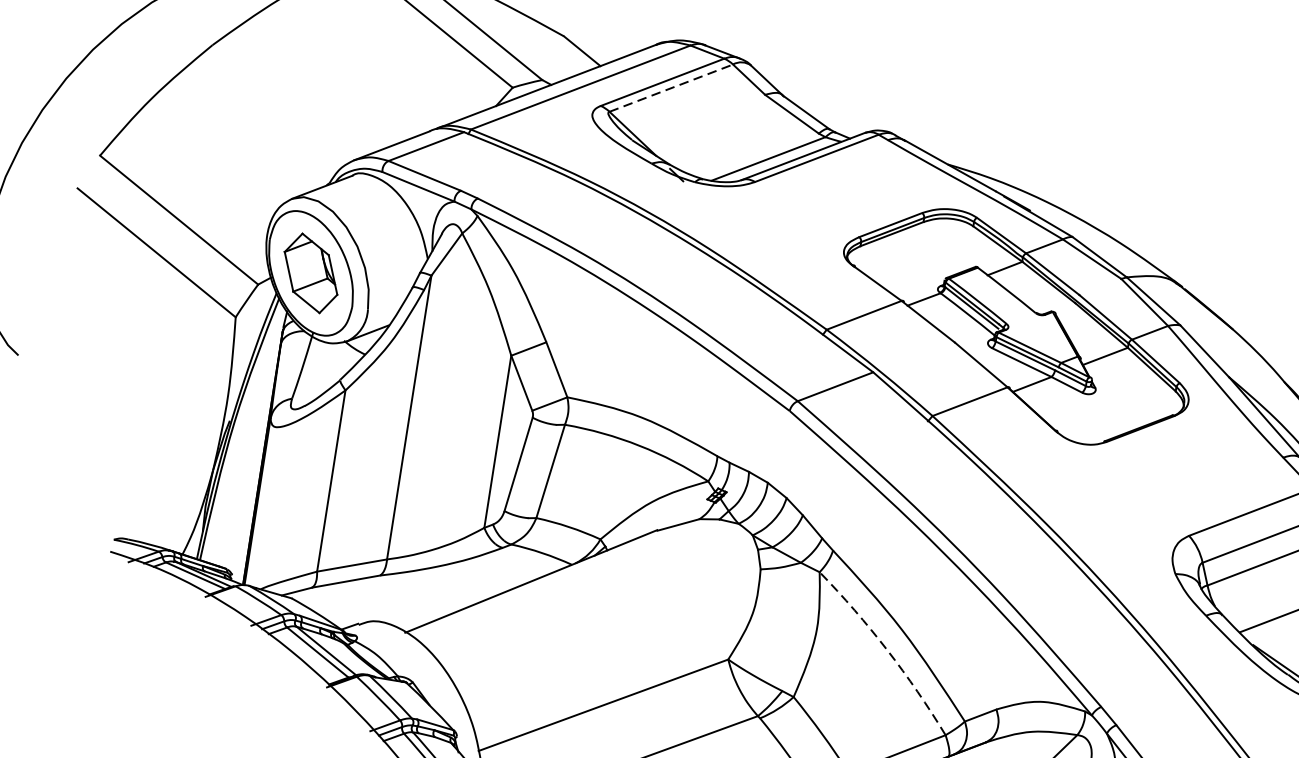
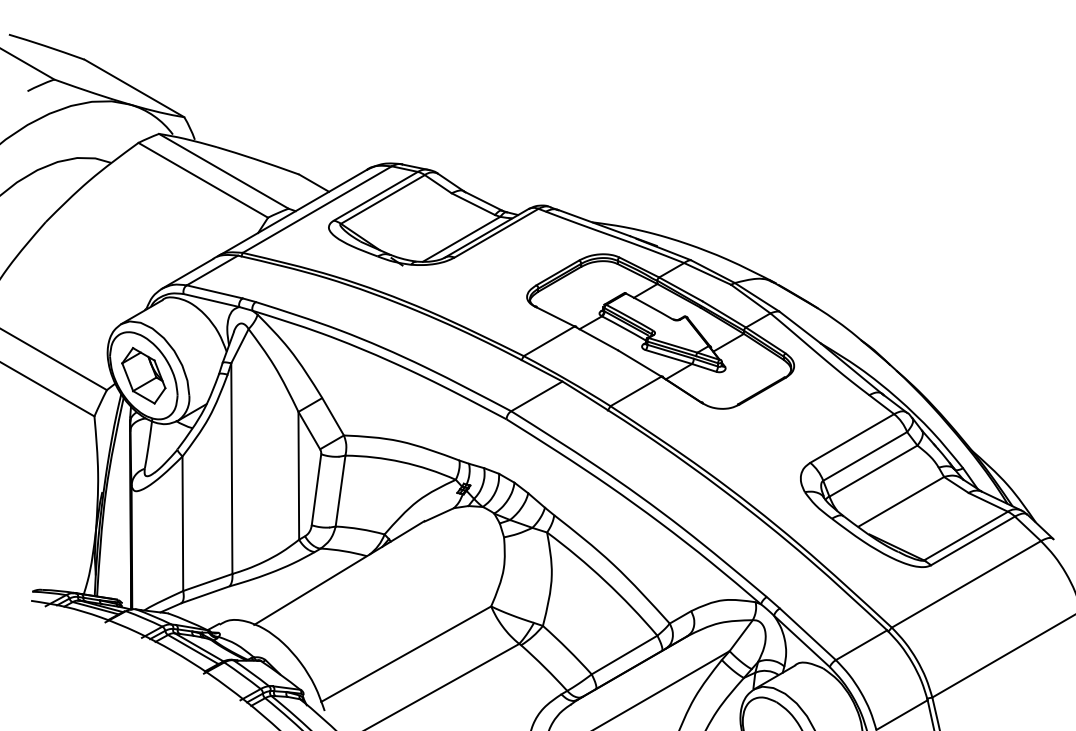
line: (670, 88) -> (382, 199), dashed -> solid
arc: (887, 649) -> (605, 580), dashed -> solid

